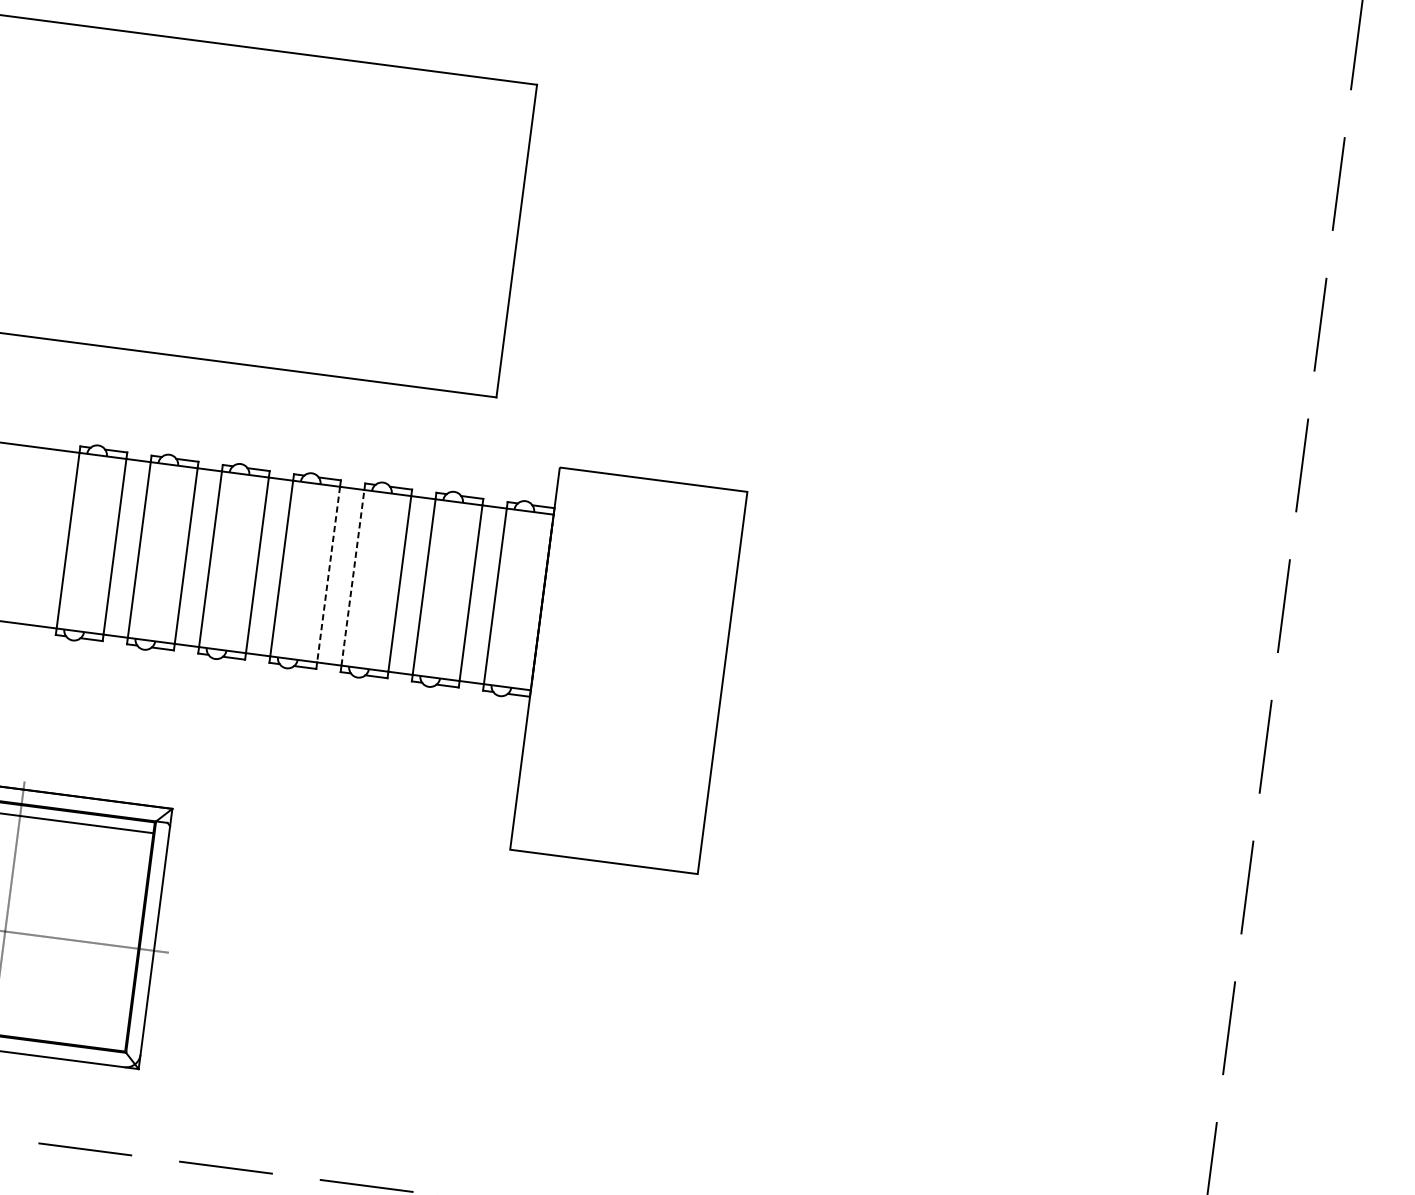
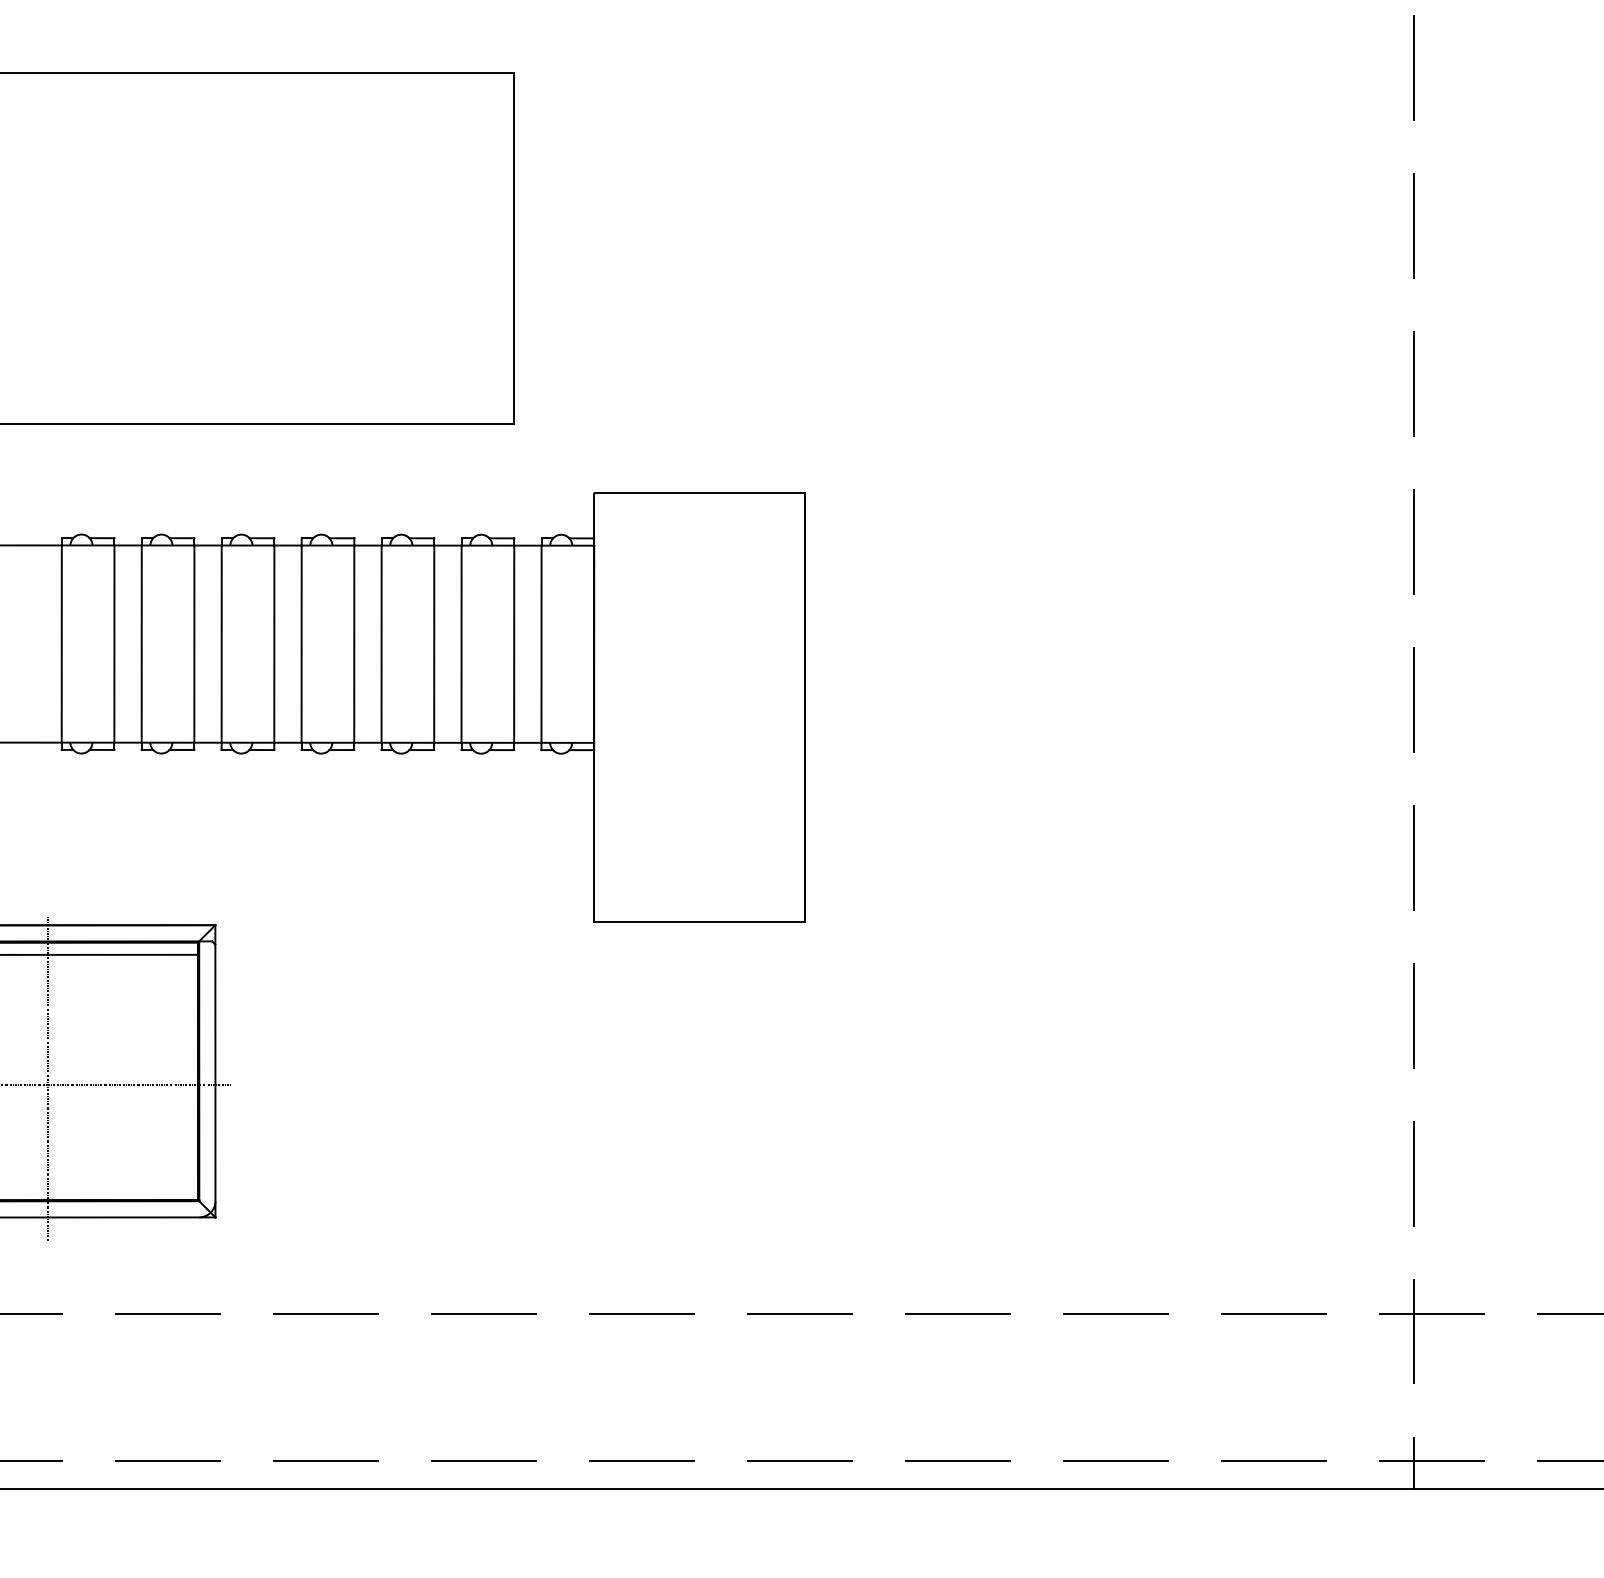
line: (328, 574) -> (354, 644), dashed -> solid
line: (352, 578) -> (381, 644), dashed -> solid

